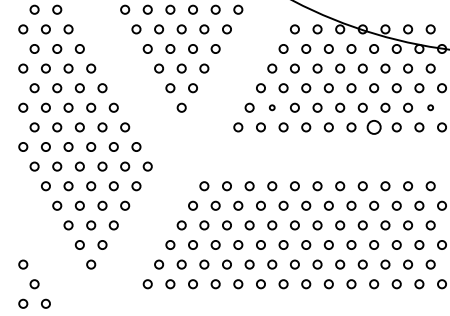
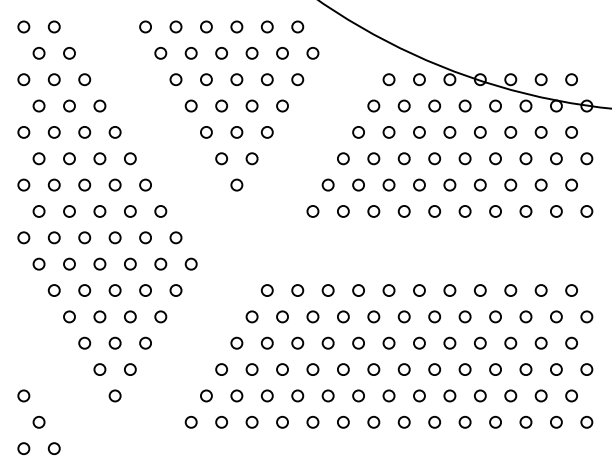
circle: (272, 107) -> (358, 184), size x1.67
circle: (430, 107) -> (571, 184), size x1.67
circle: (374, 127) -> (495, 211), size x0.62

